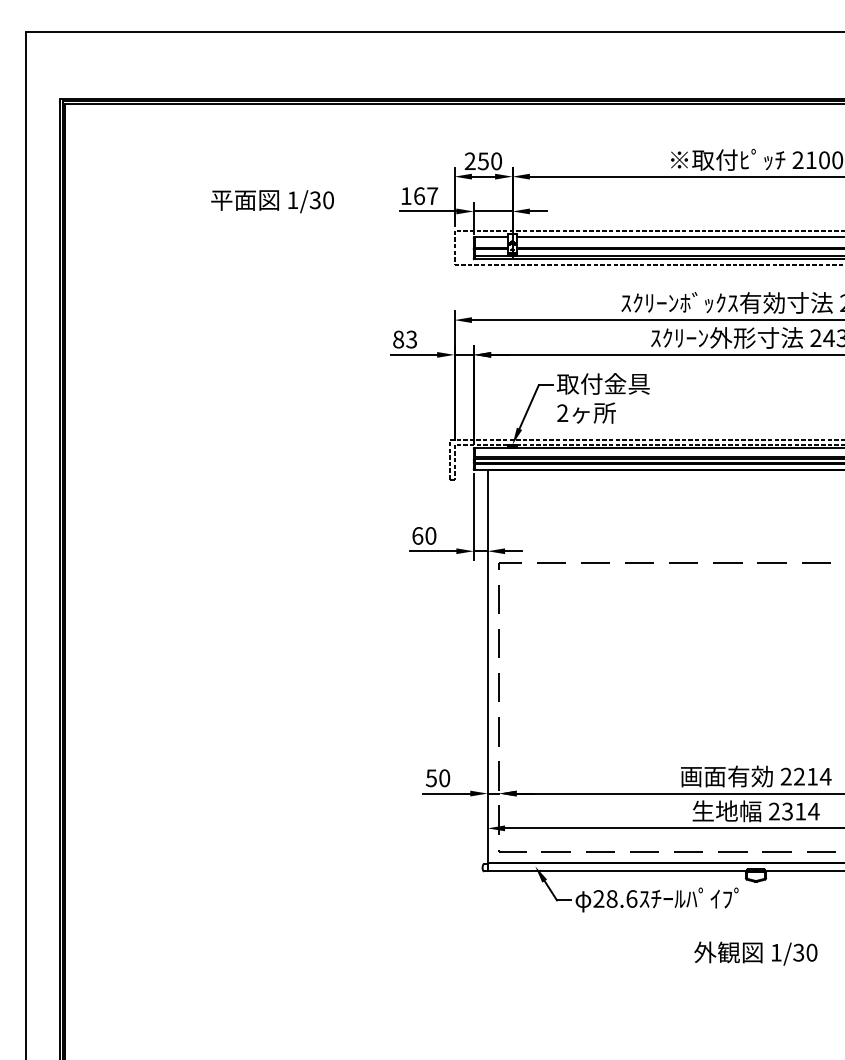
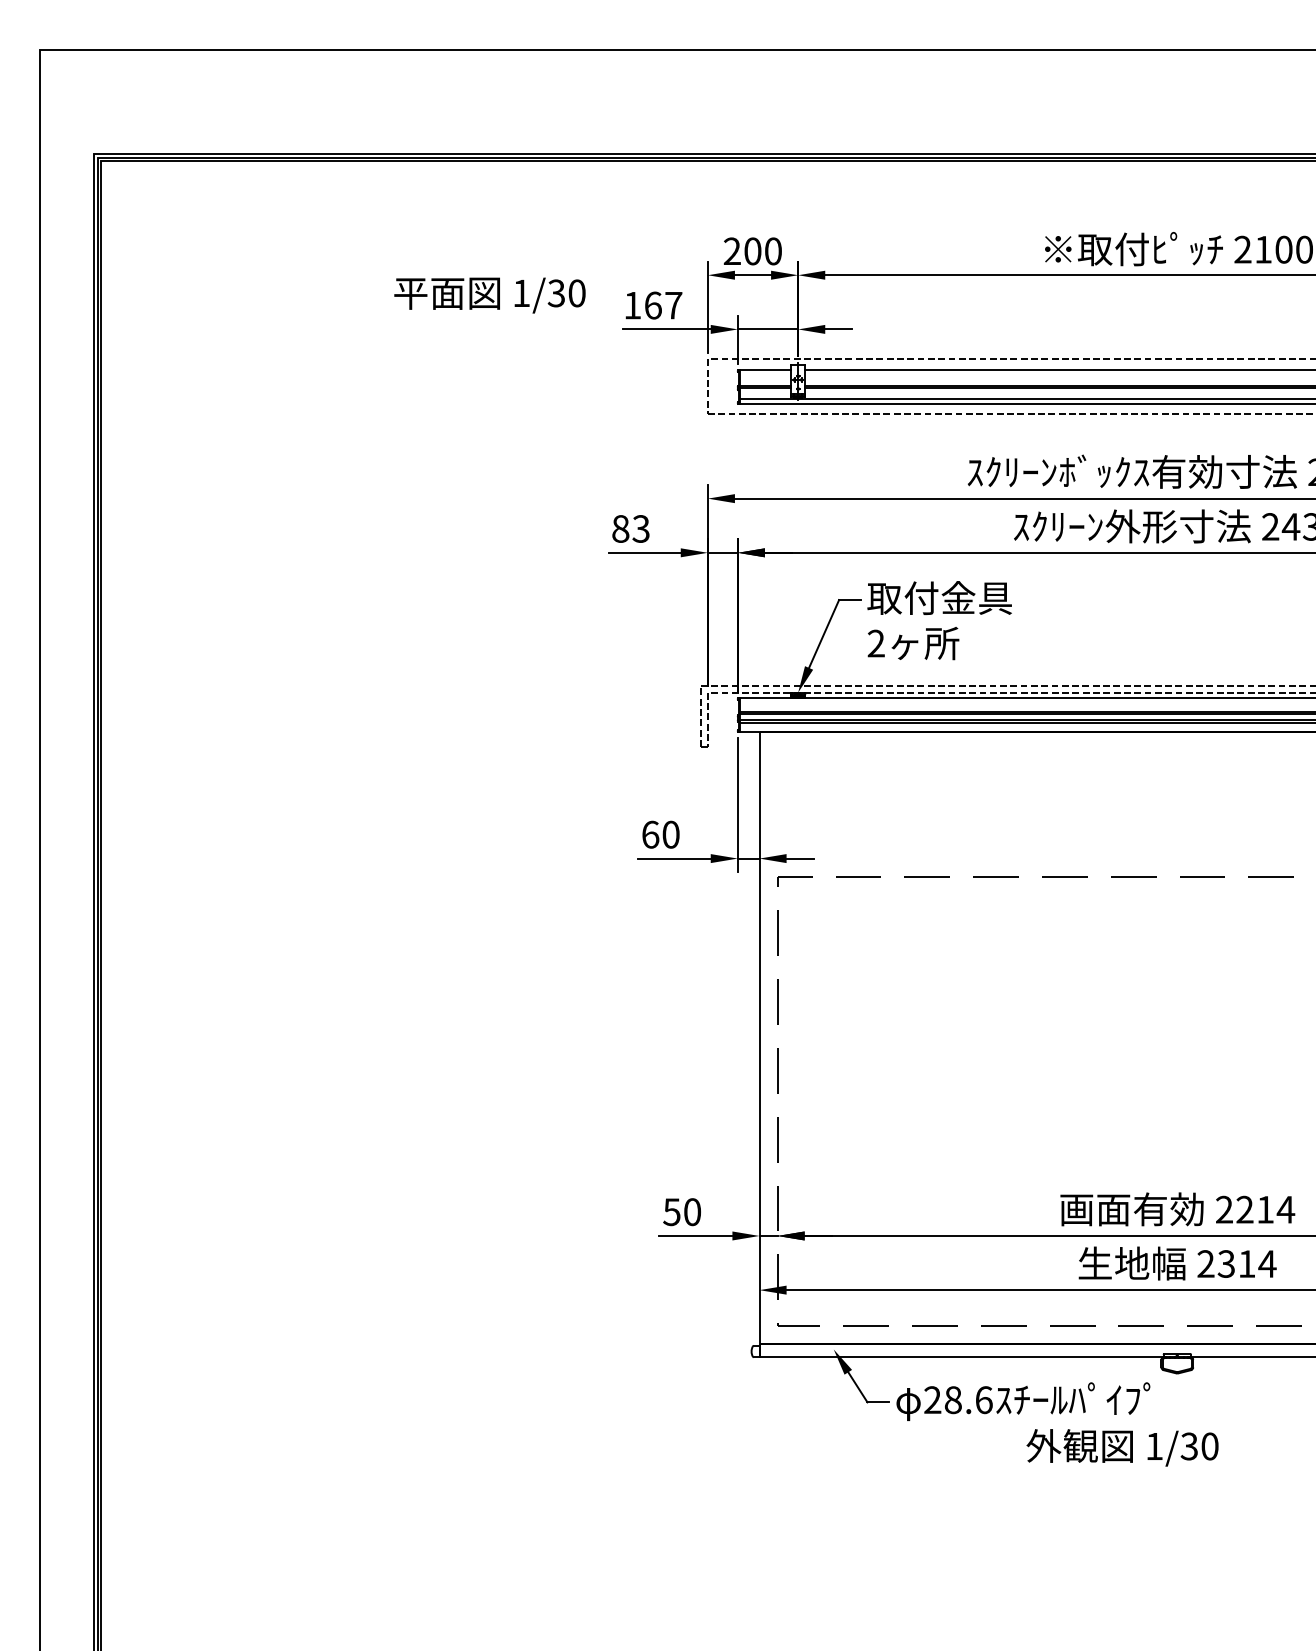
text: (482, 161) -> (751, 251), 250 -> 200
text: (272, 201) -> (489, 295), moved
text: (755, 953) -> (1122, 1447), moved

